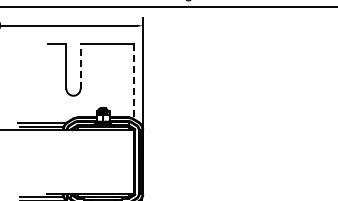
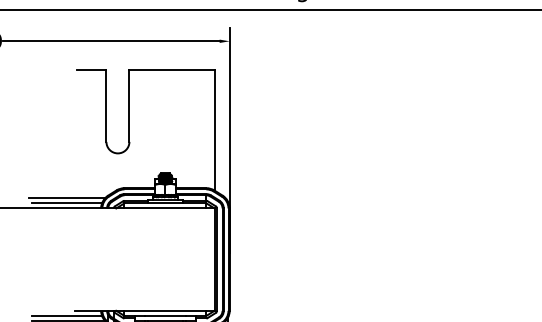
line: (80, 65) -> (129, 104), dashed -> solid
line: (133, 81) -> (214, 130), dashed -> solid

